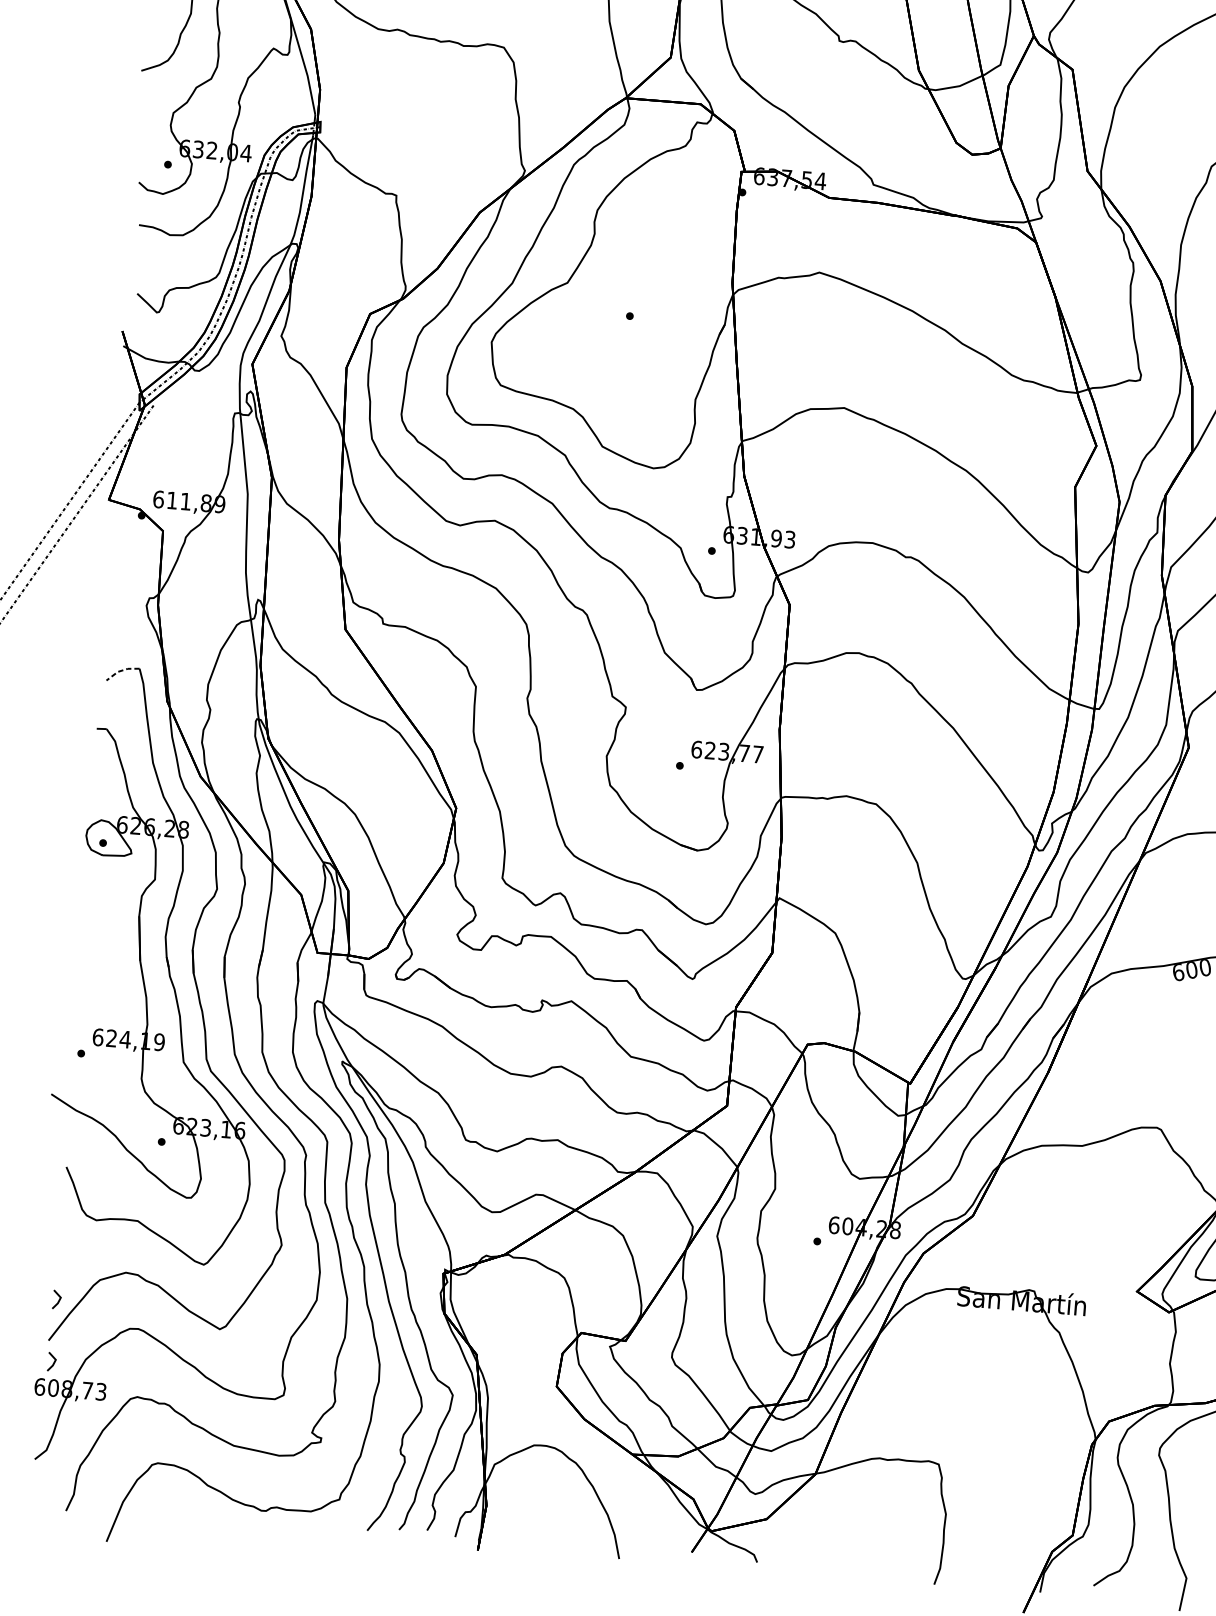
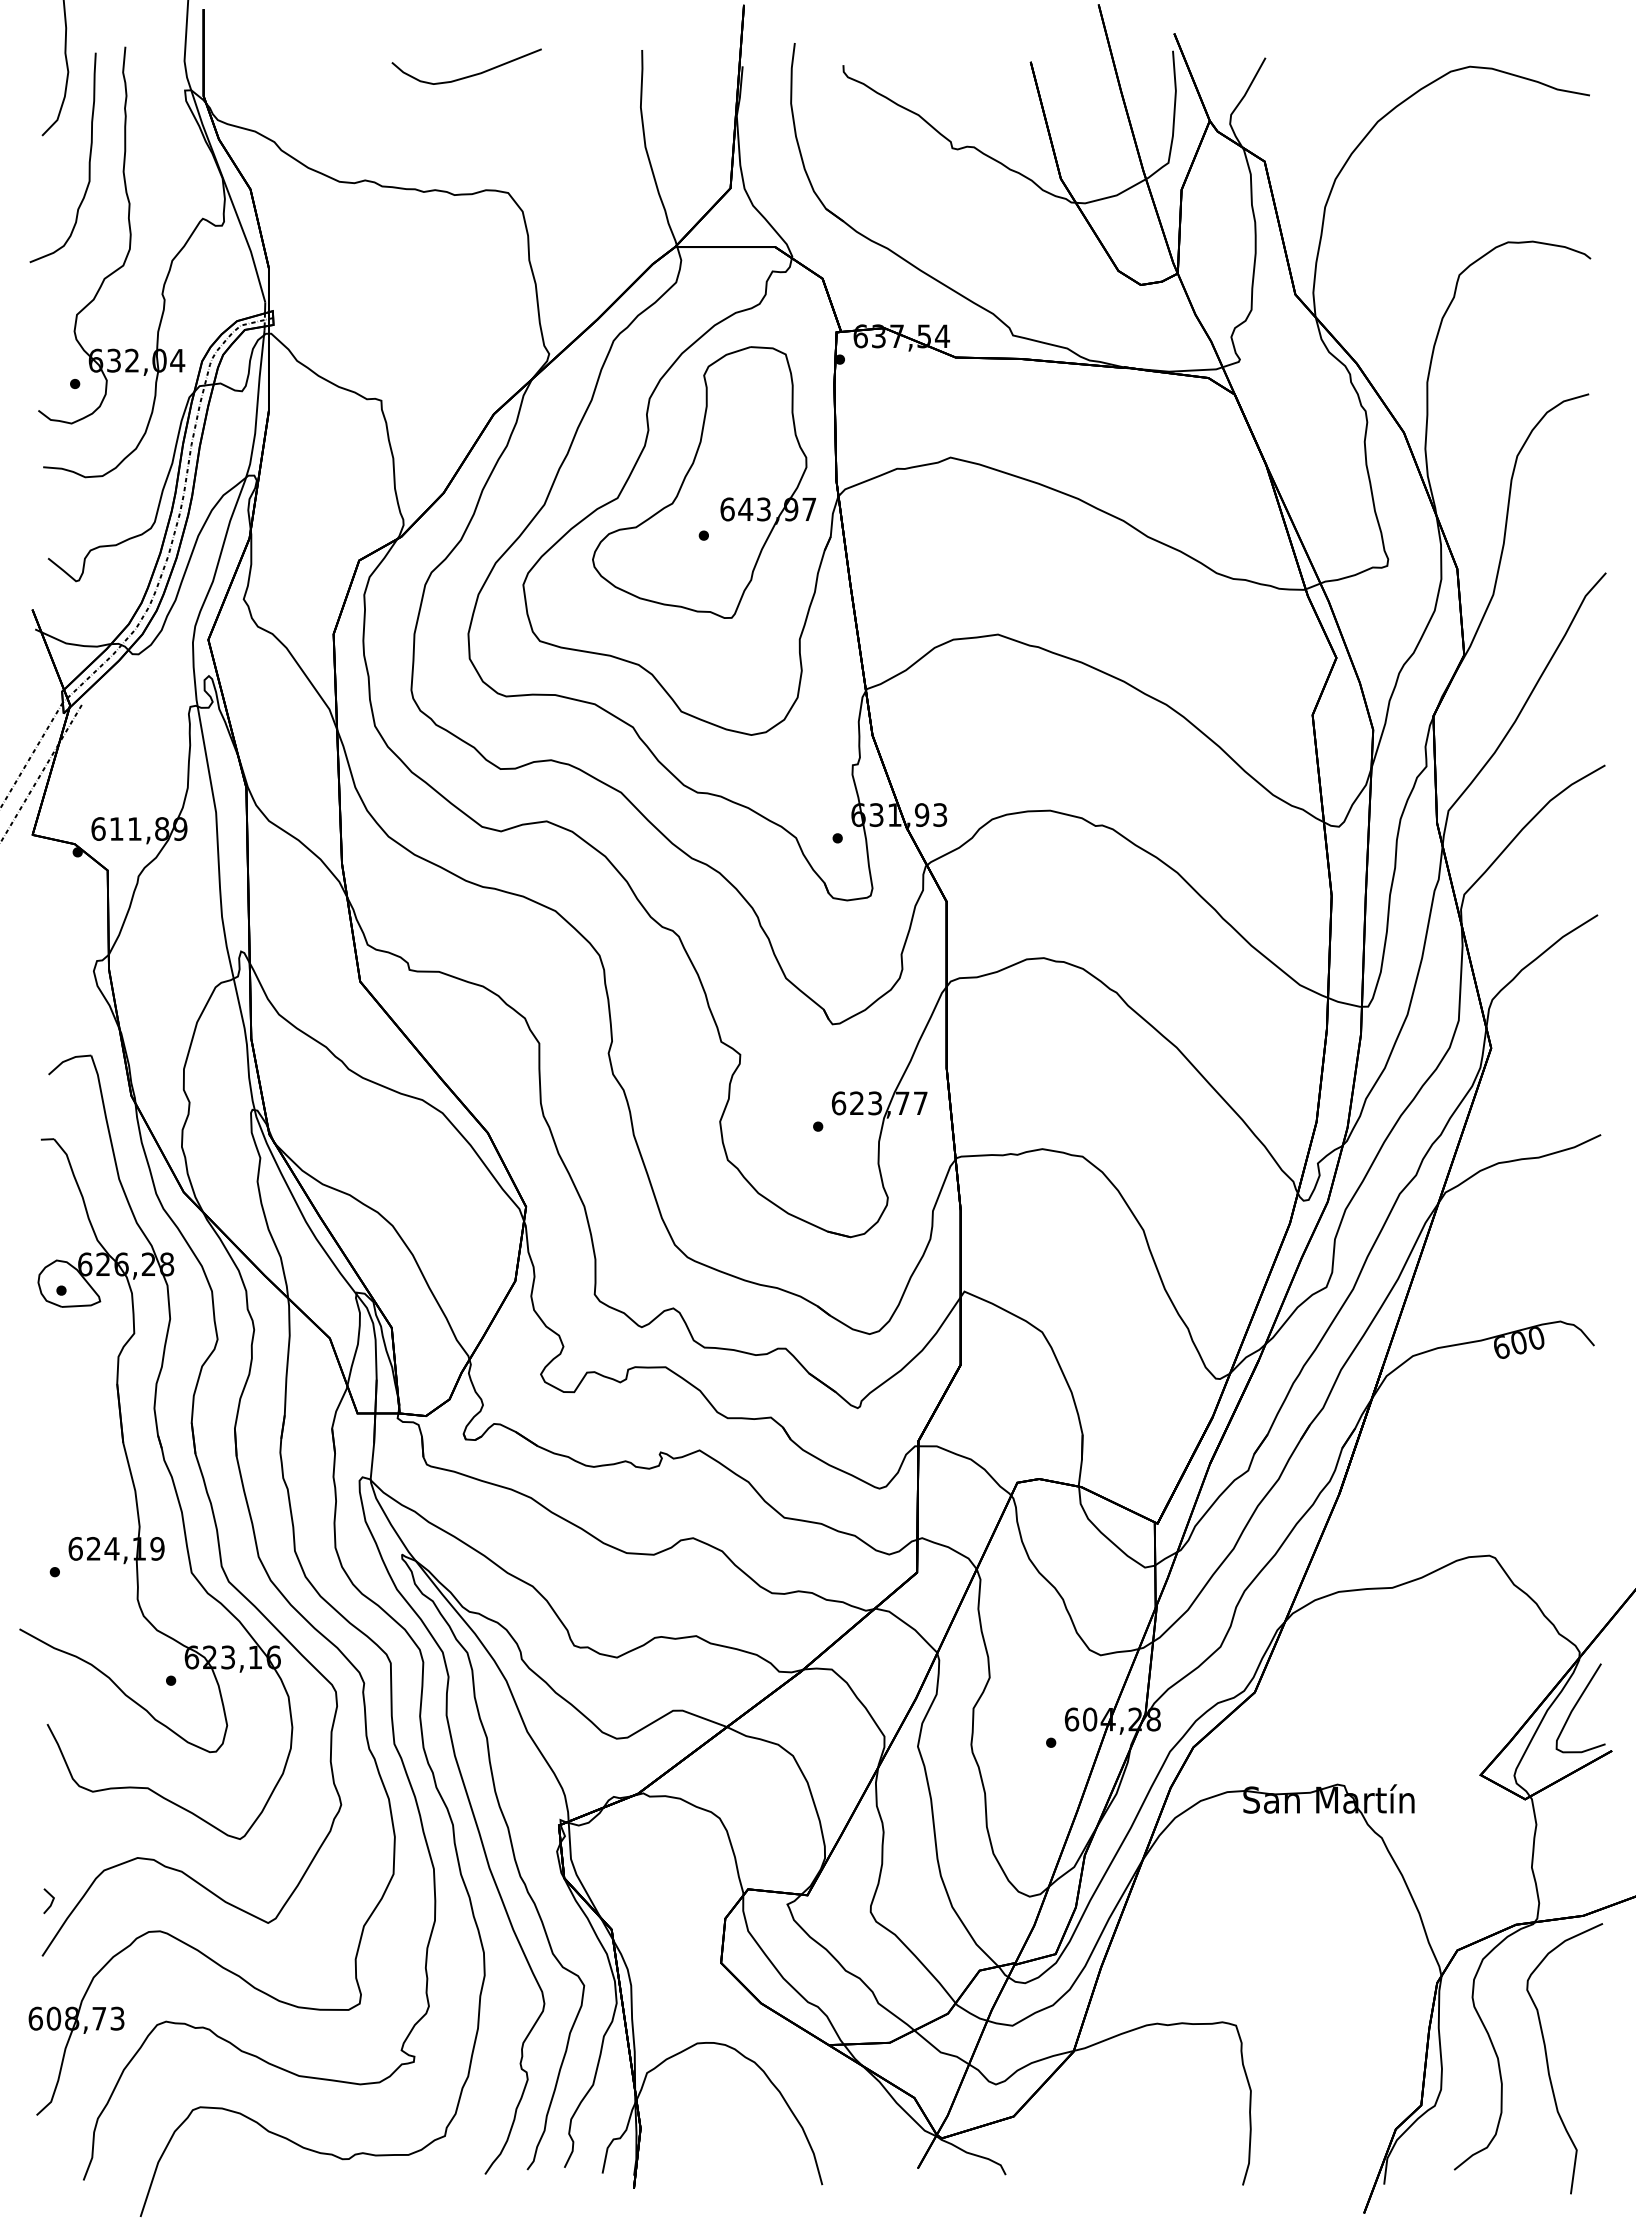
part: (633, 276) -> (704, 482), added
line: (121, 671) -> (67, 1060), dashed -> solid
line: (52, 1363) -> (50, 1986), removed

